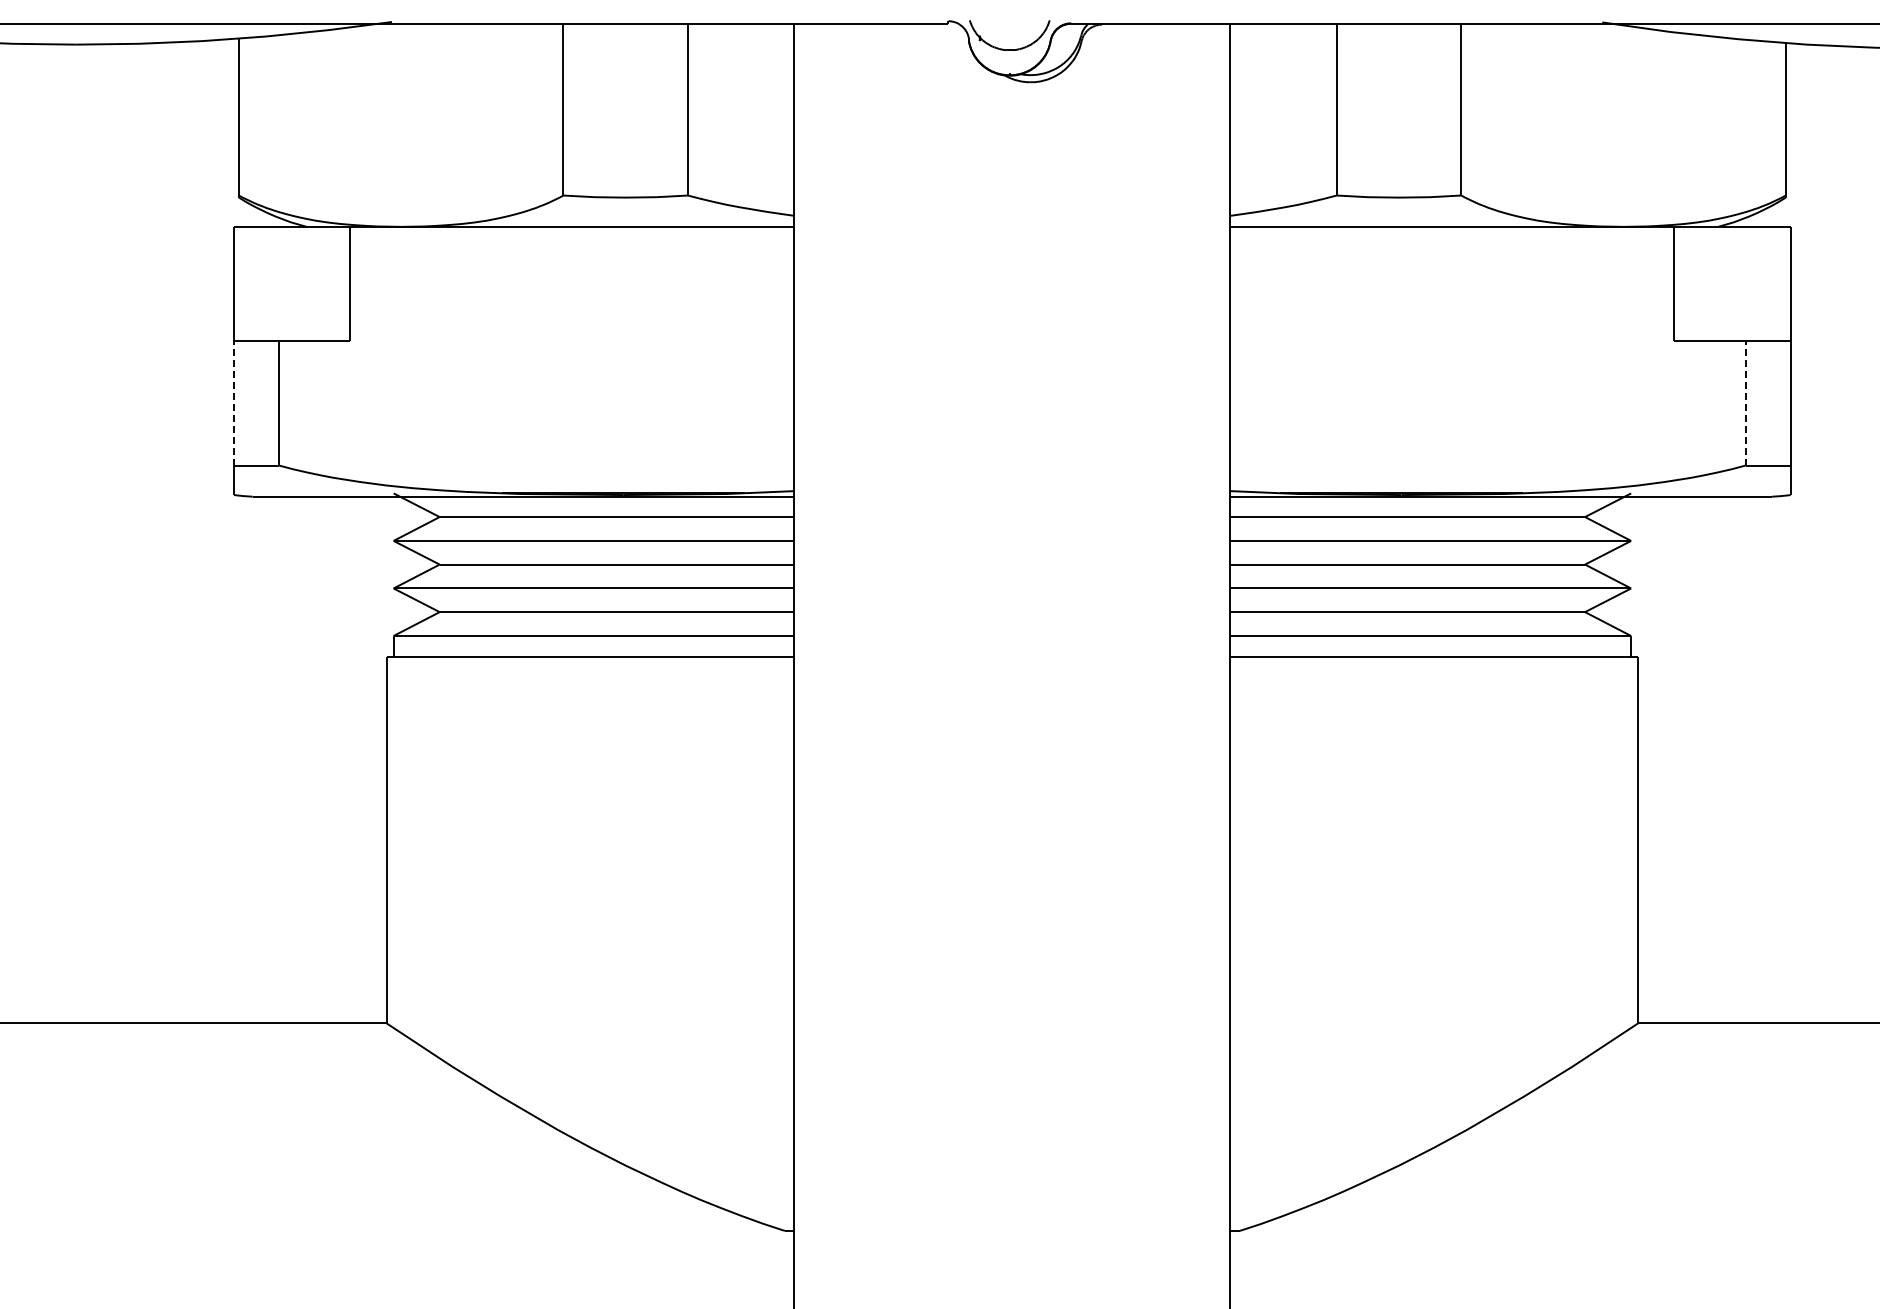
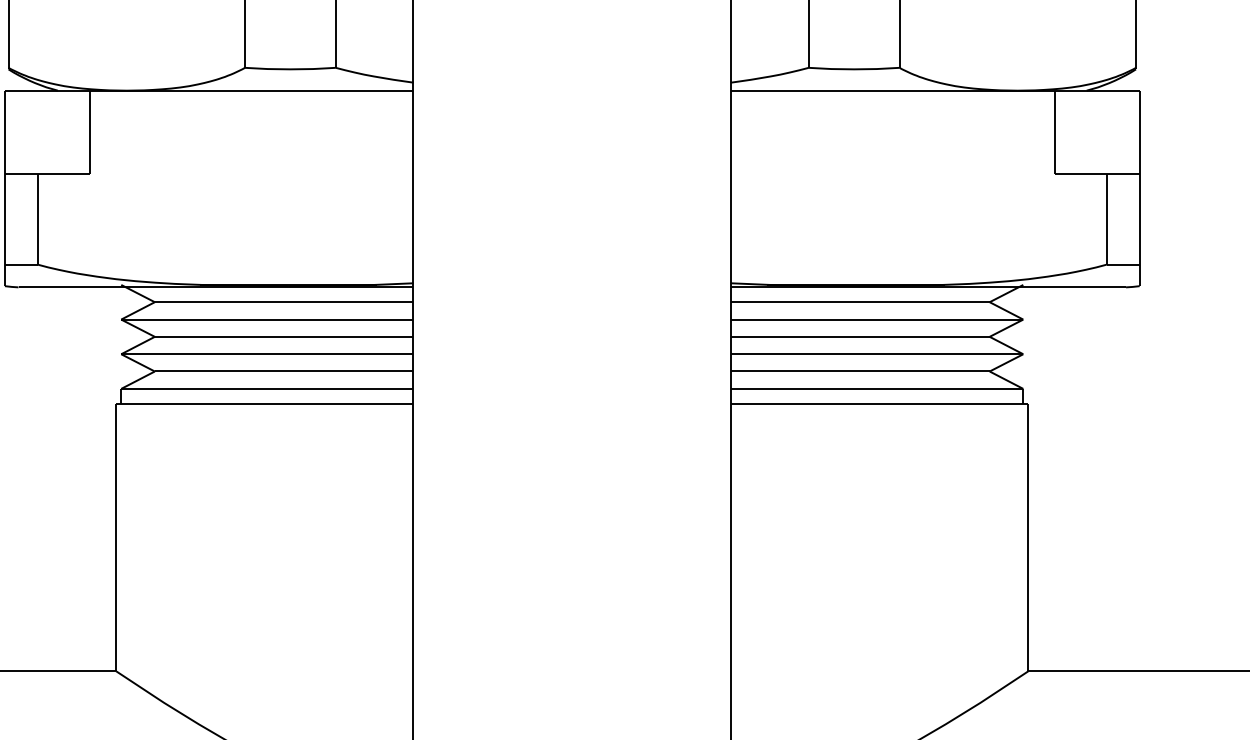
line: (234, 402) -> (5, 218), dashed -> solid
line: (1745, 402) -> (1106, 218), dashed -> solid

